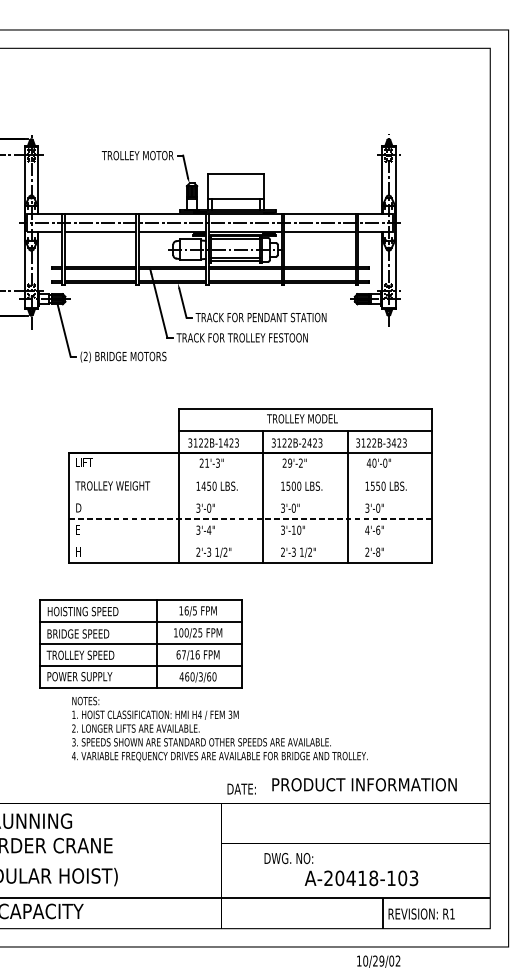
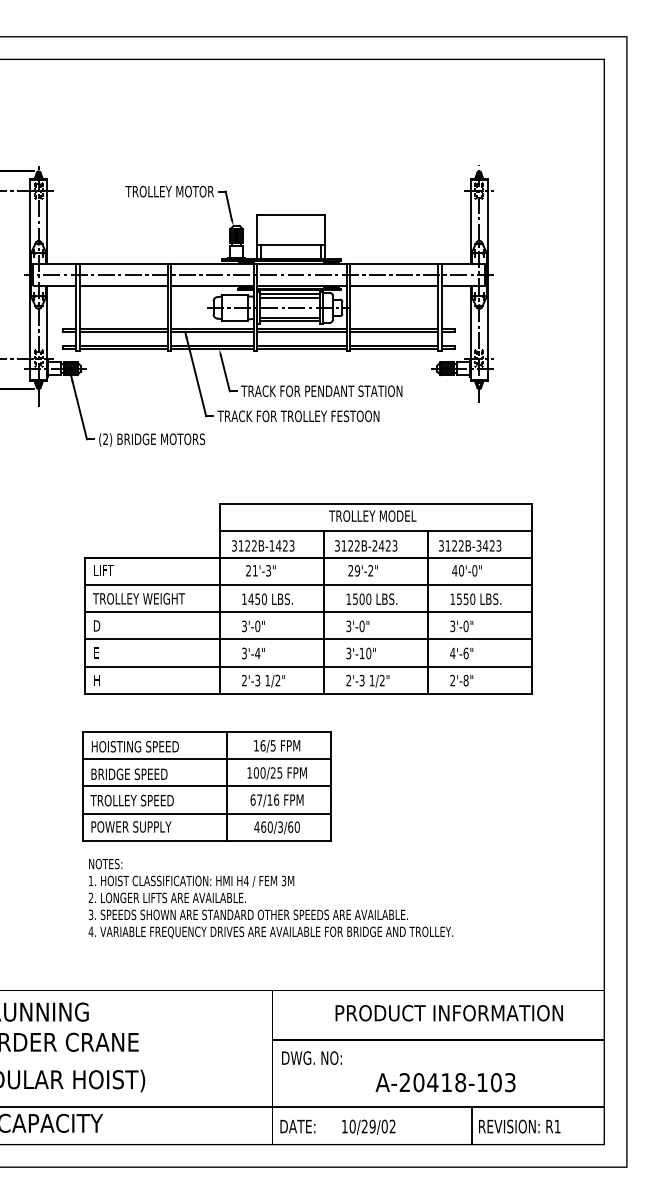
line: (234, 242) -> (289, 298), added
line: (250, 475) -> (308, 585), added
line: (250, 497) -> (308, 612), added
line: (250, 518) -> (308, 639), dashed -> solid
line: (250, 540) -> (308, 666), added
part: (140, 643) -> (206, 786), moved
text: (363, 784) -> (448, 1013), moved
text: (241, 789) -> (297, 1126), moved
text: (288, 858) -> (311, 1057), moved
text: (378, 961) -> (368, 1126), moved

